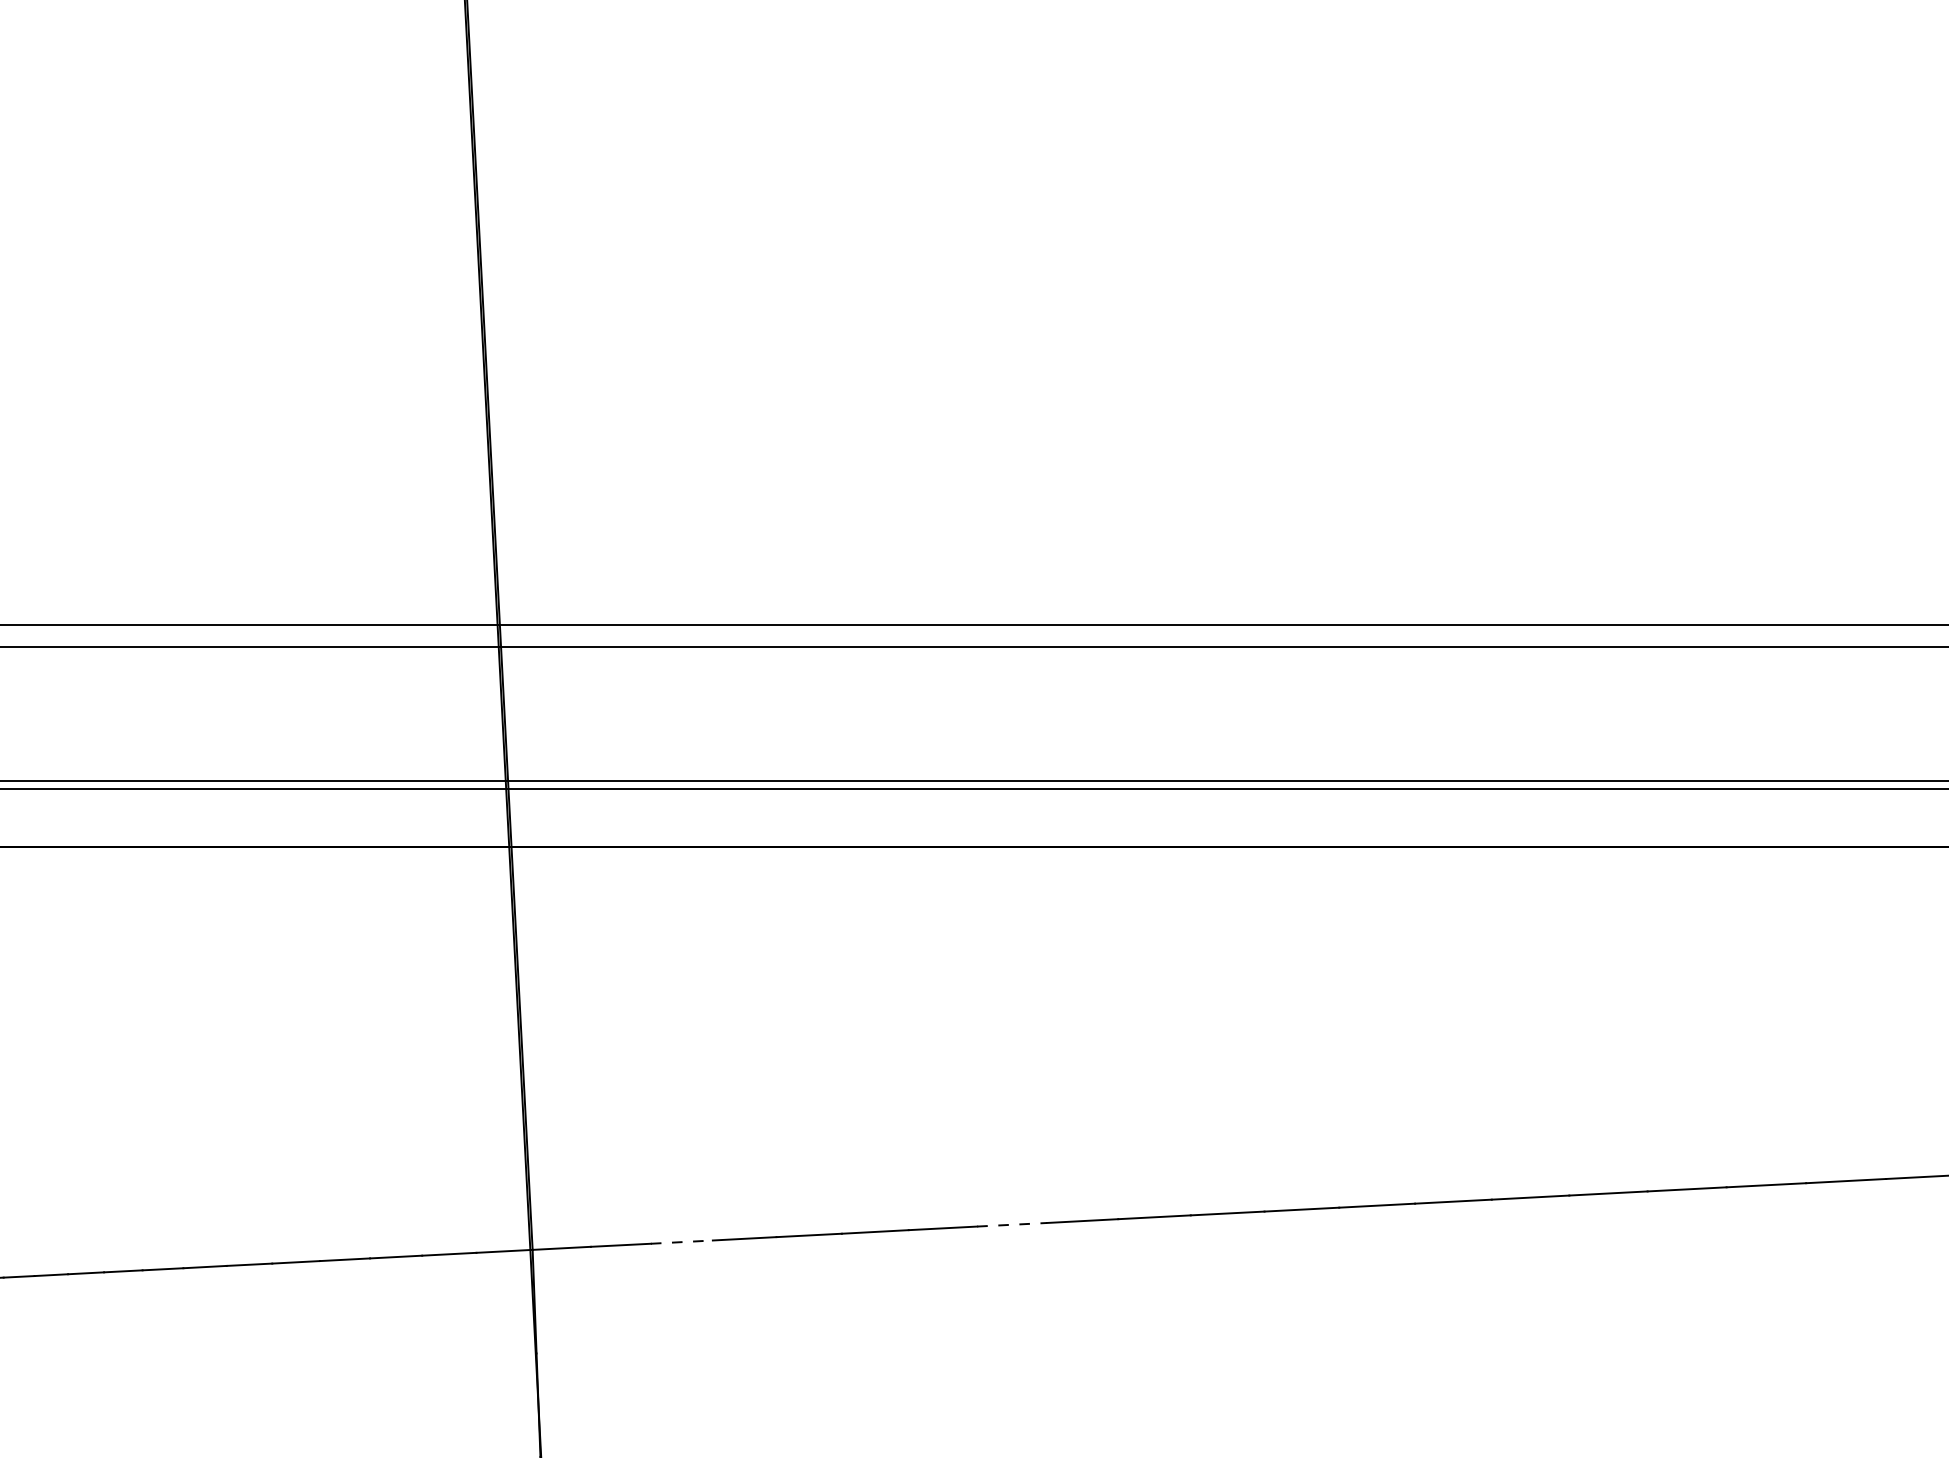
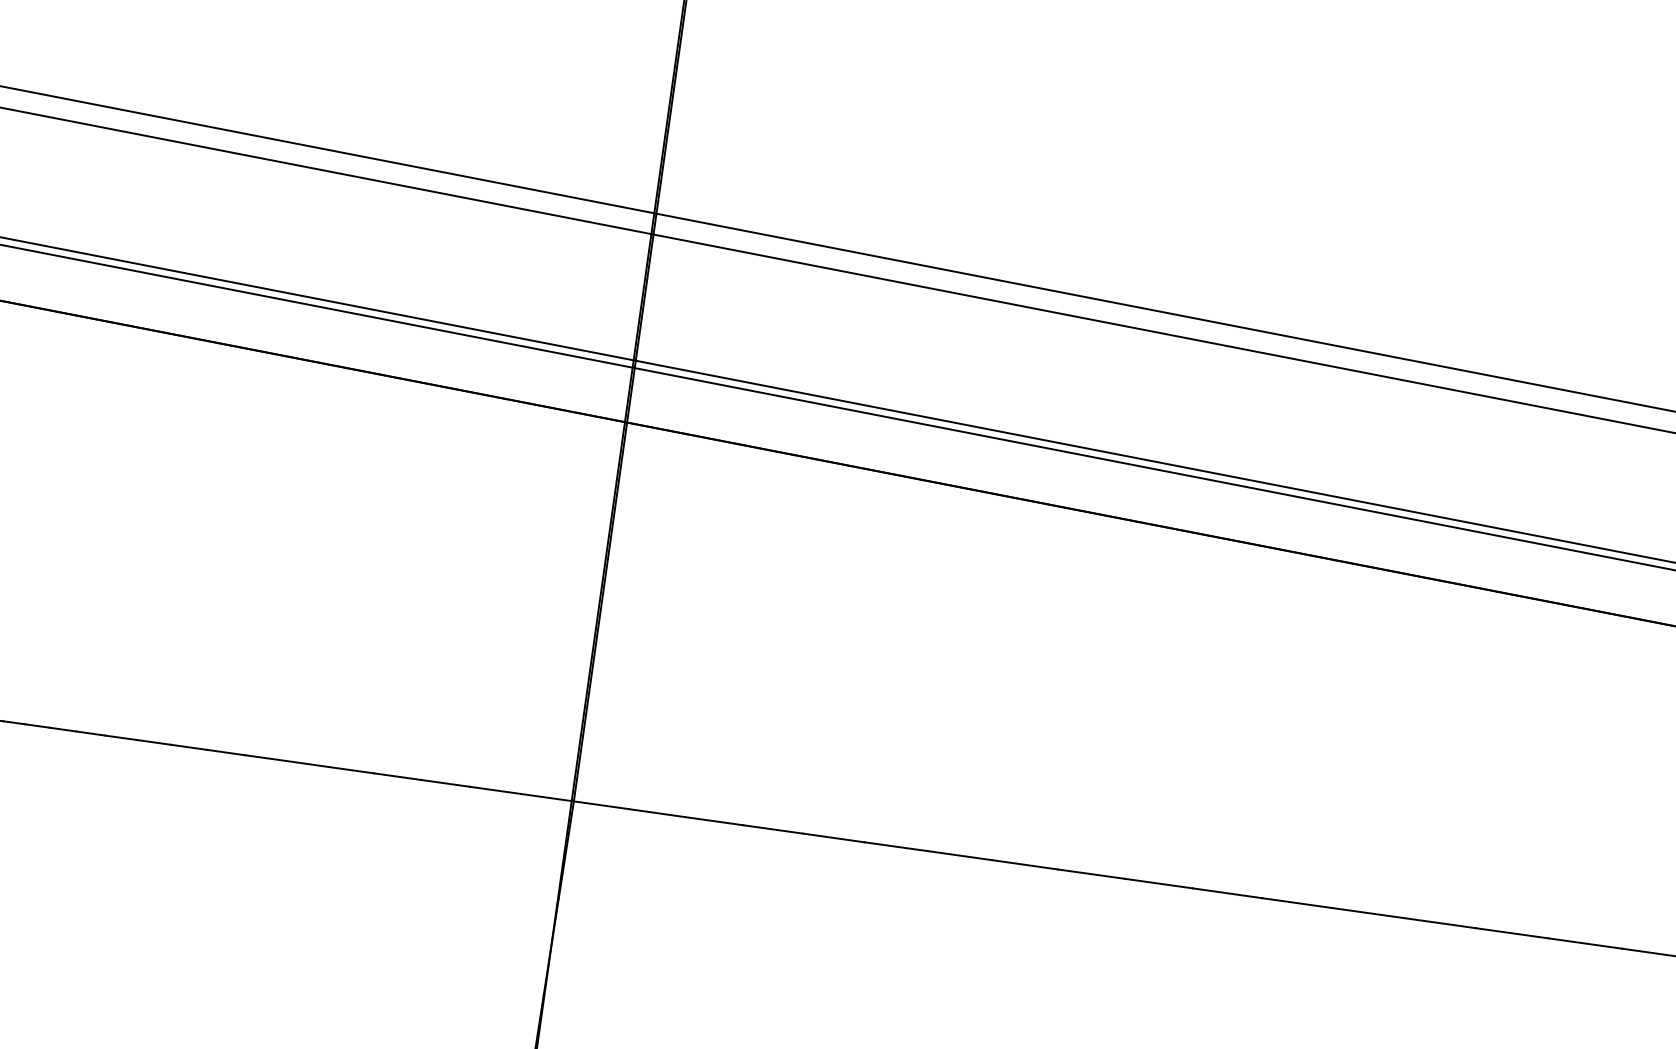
line: (1012, 1224) -> (1025, 864), dashed -> solid
line: (682, 1242) -> (714, 821), dashed -> solid

